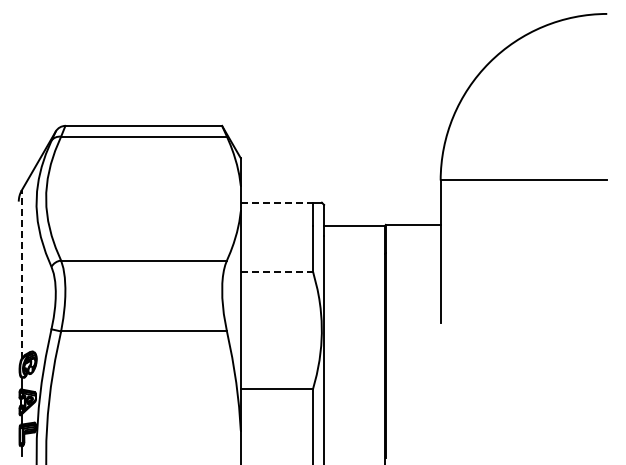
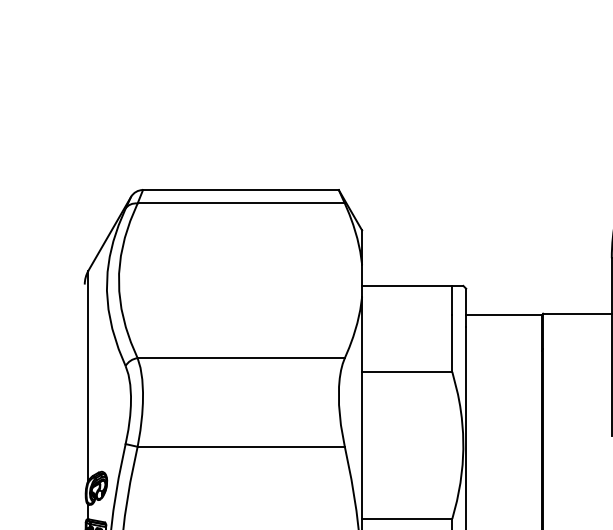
line: (277, 202) -> (407, 285), dashed -> solid
line: (277, 271) -> (407, 371), dashed -> solid
line: (21, 274) -> (88, 375), dashed -> solid

